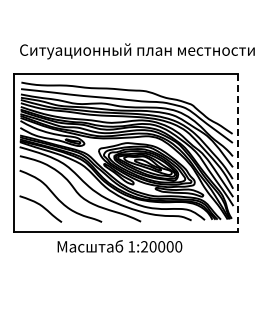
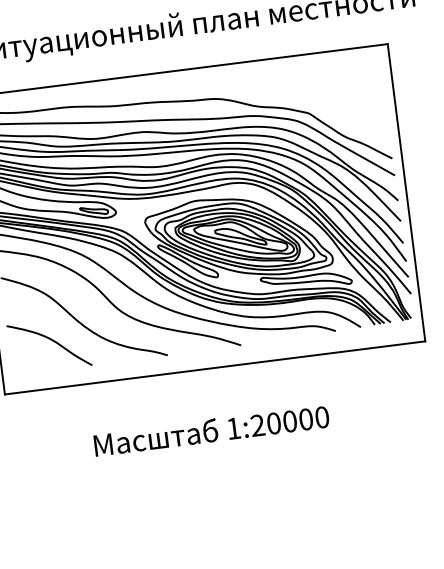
line: (237, 153) -> (406, 194), dashed -> solid
text: (119, 246) -> (210, 430), moved

